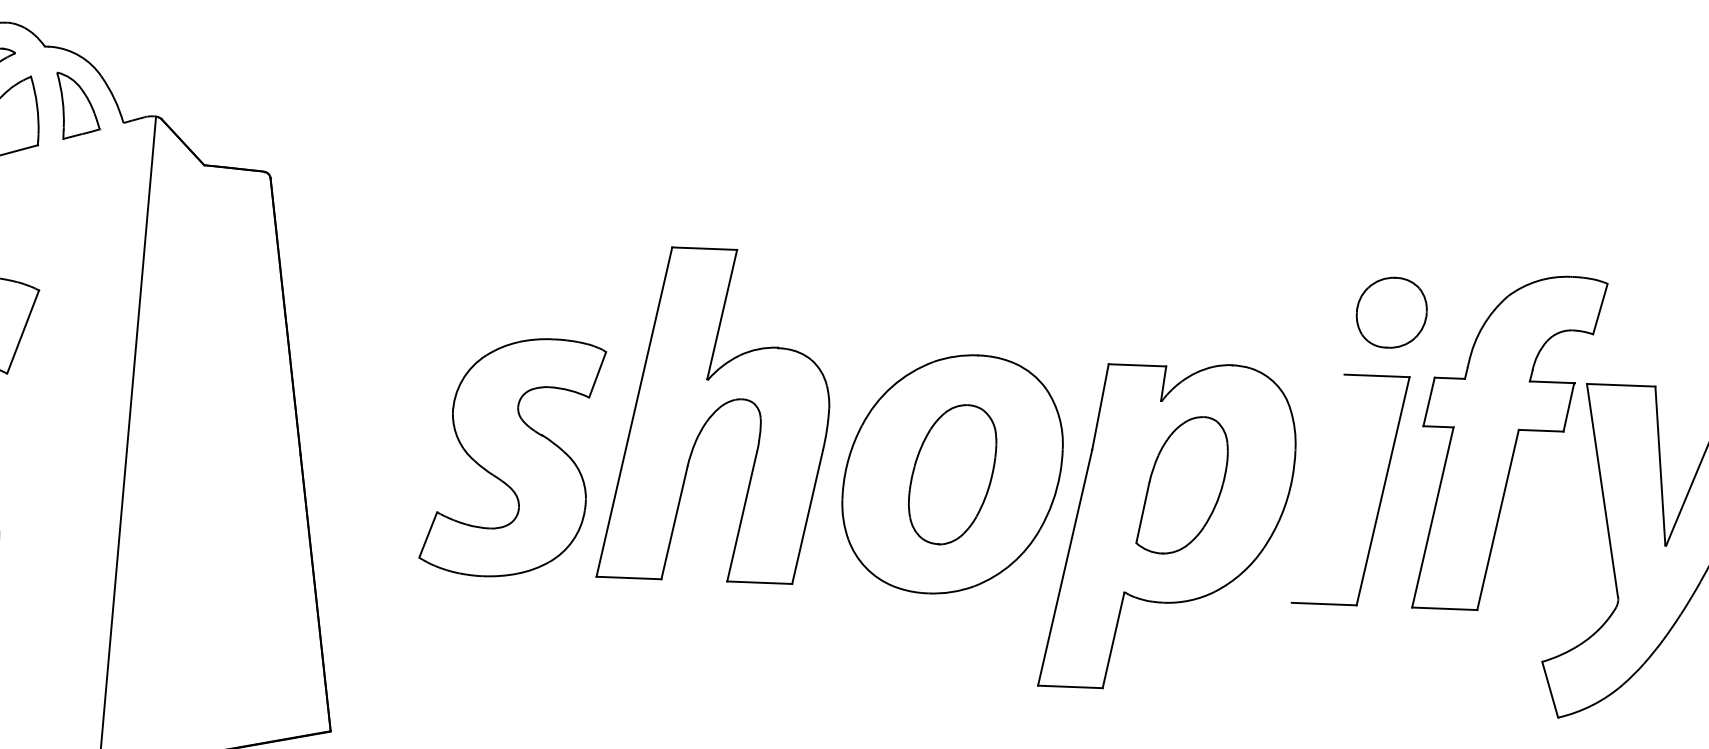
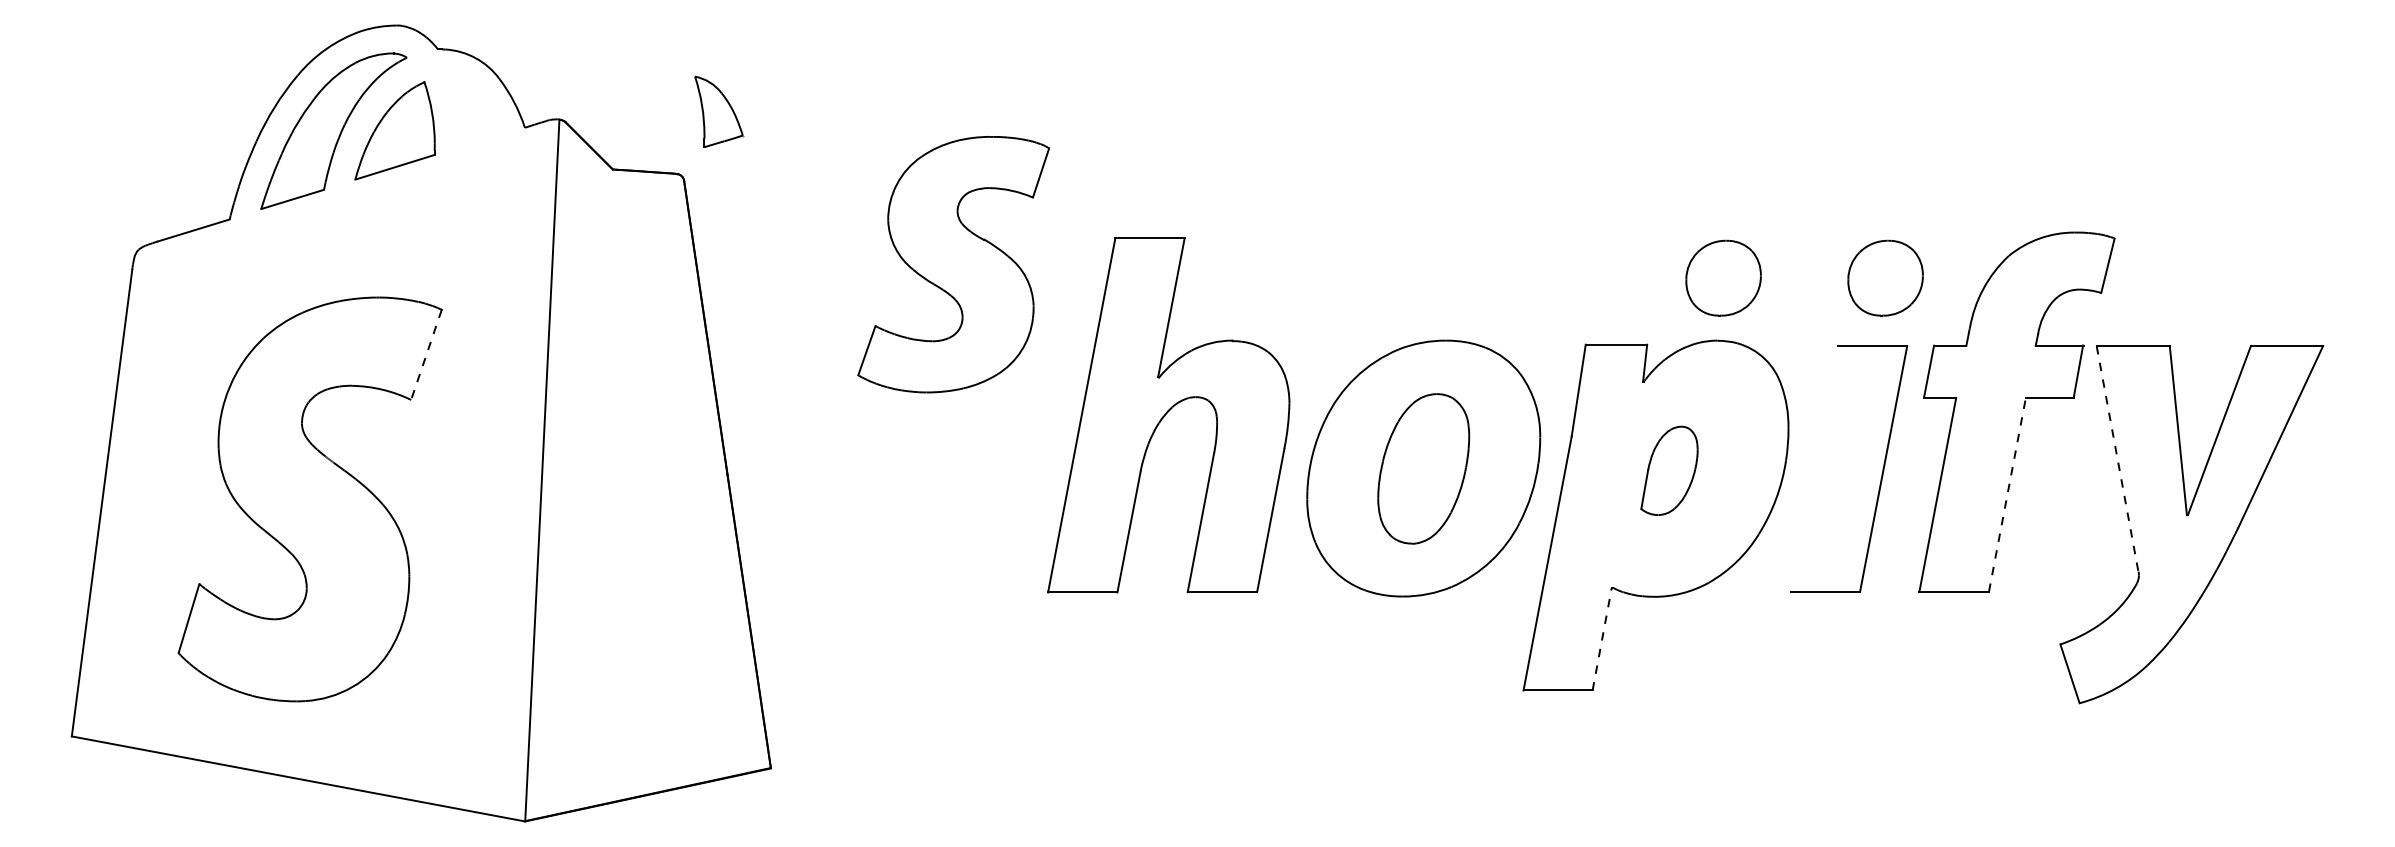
part: (78, 106) -> (719, 111), moved
part: (1240, 306) -> (1723, 277), added
line: (23, 332) -> (426, 355), solid -> dashed
part: (512, 457) -> (953, 264), moved
part: (1182, 485) -> (1669, 470), size x0.6
line: (1602, 489) -> (2117, 458), solid -> dashed
line: (1498, 519) -> (2007, 494), solid -> dashed
line: (1113, 639) -> (1602, 638), solid -> dashed

